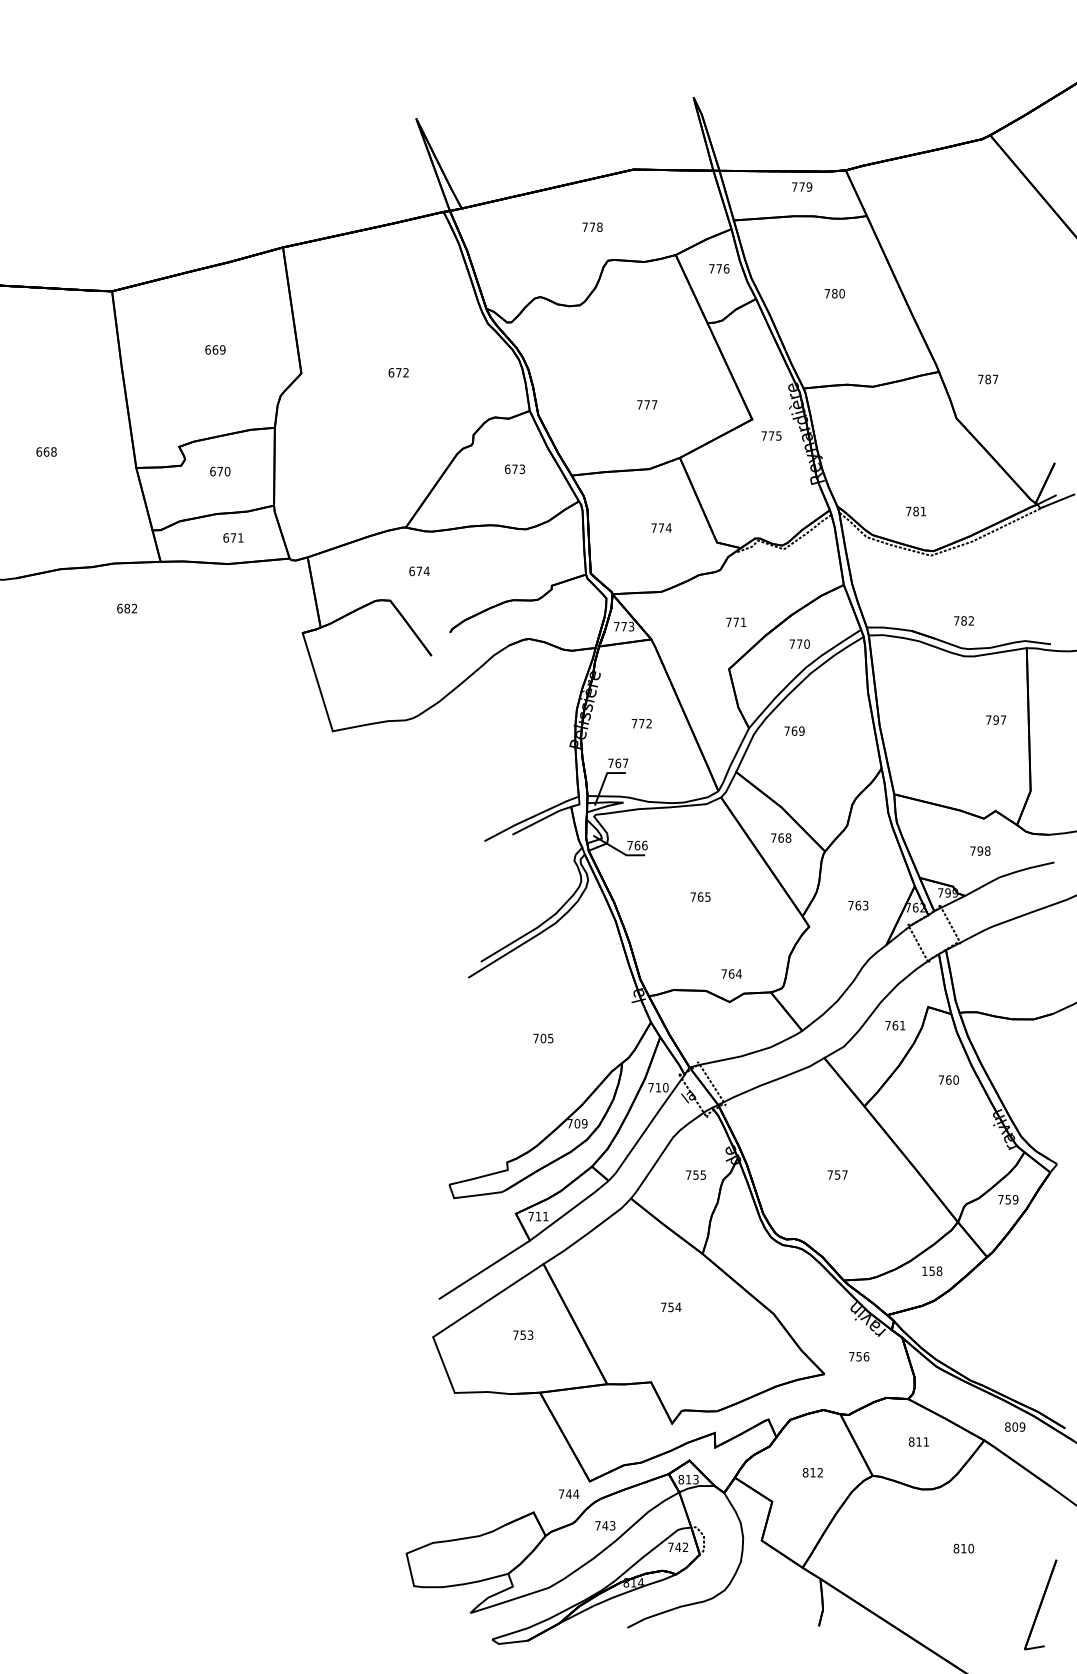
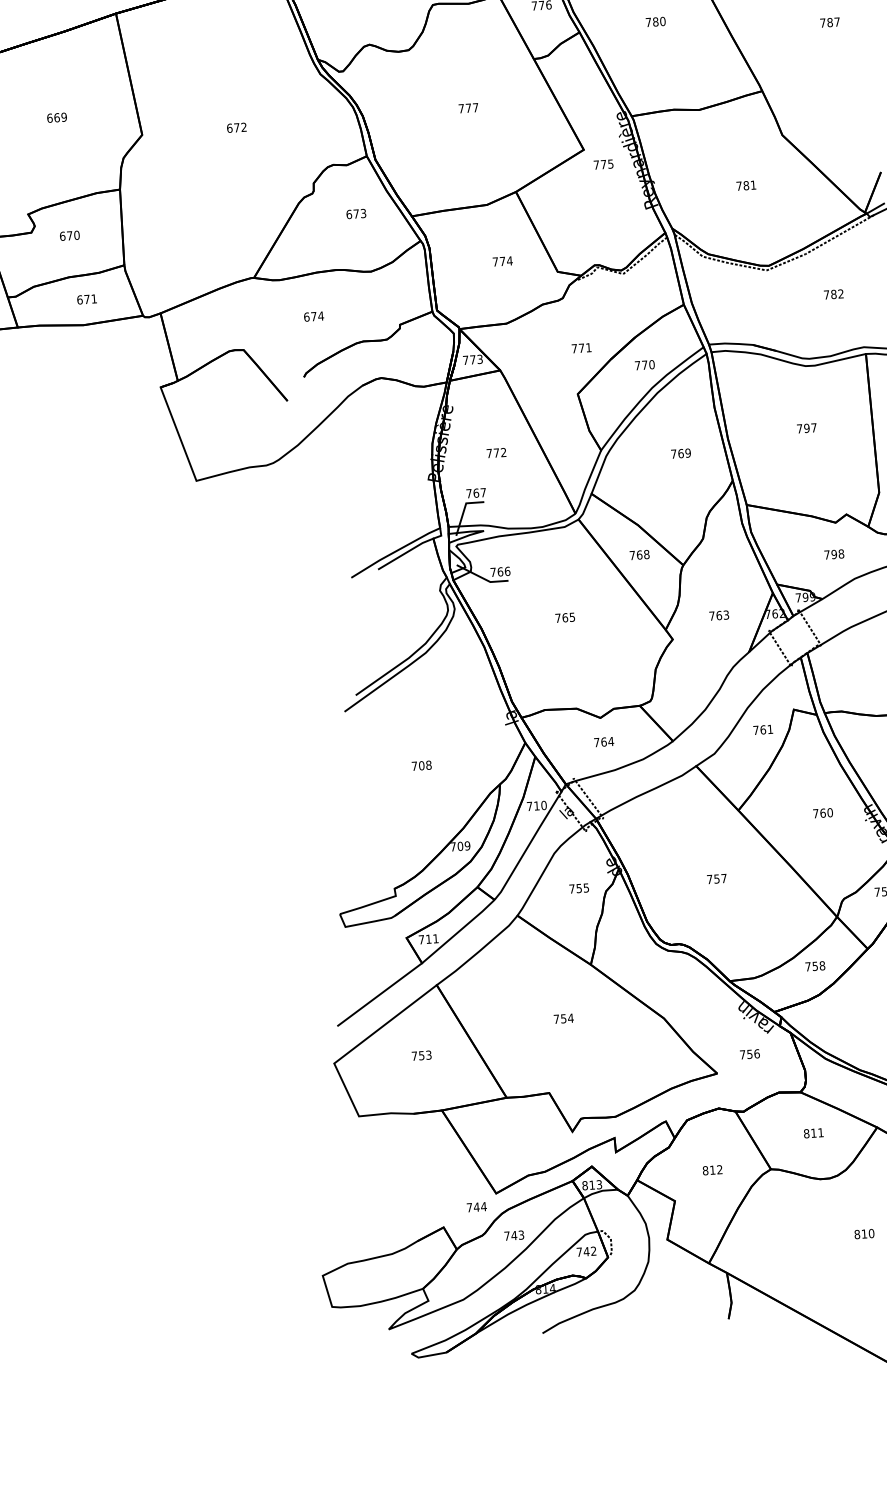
text: (988, 379) -> (830, 22), moved
text: (647, 404) -> (468, 107), moved
text: (915, 511) -> (745, 185), moved
text: (419, 571) -> (313, 316), moved
text: (963, 620) -> (833, 294), moved
text: (996, 719) -> (807, 427), moved
text: (794, 730) -> (680, 452), moved
text: (731, 973) -> (603, 741), moved
text: (550, 1038) -> (428, 765), 705 -> 708
text: (948, 1079) -> (822, 812), moved
text: (924, 1270) -> (807, 966), 158 -> 758

